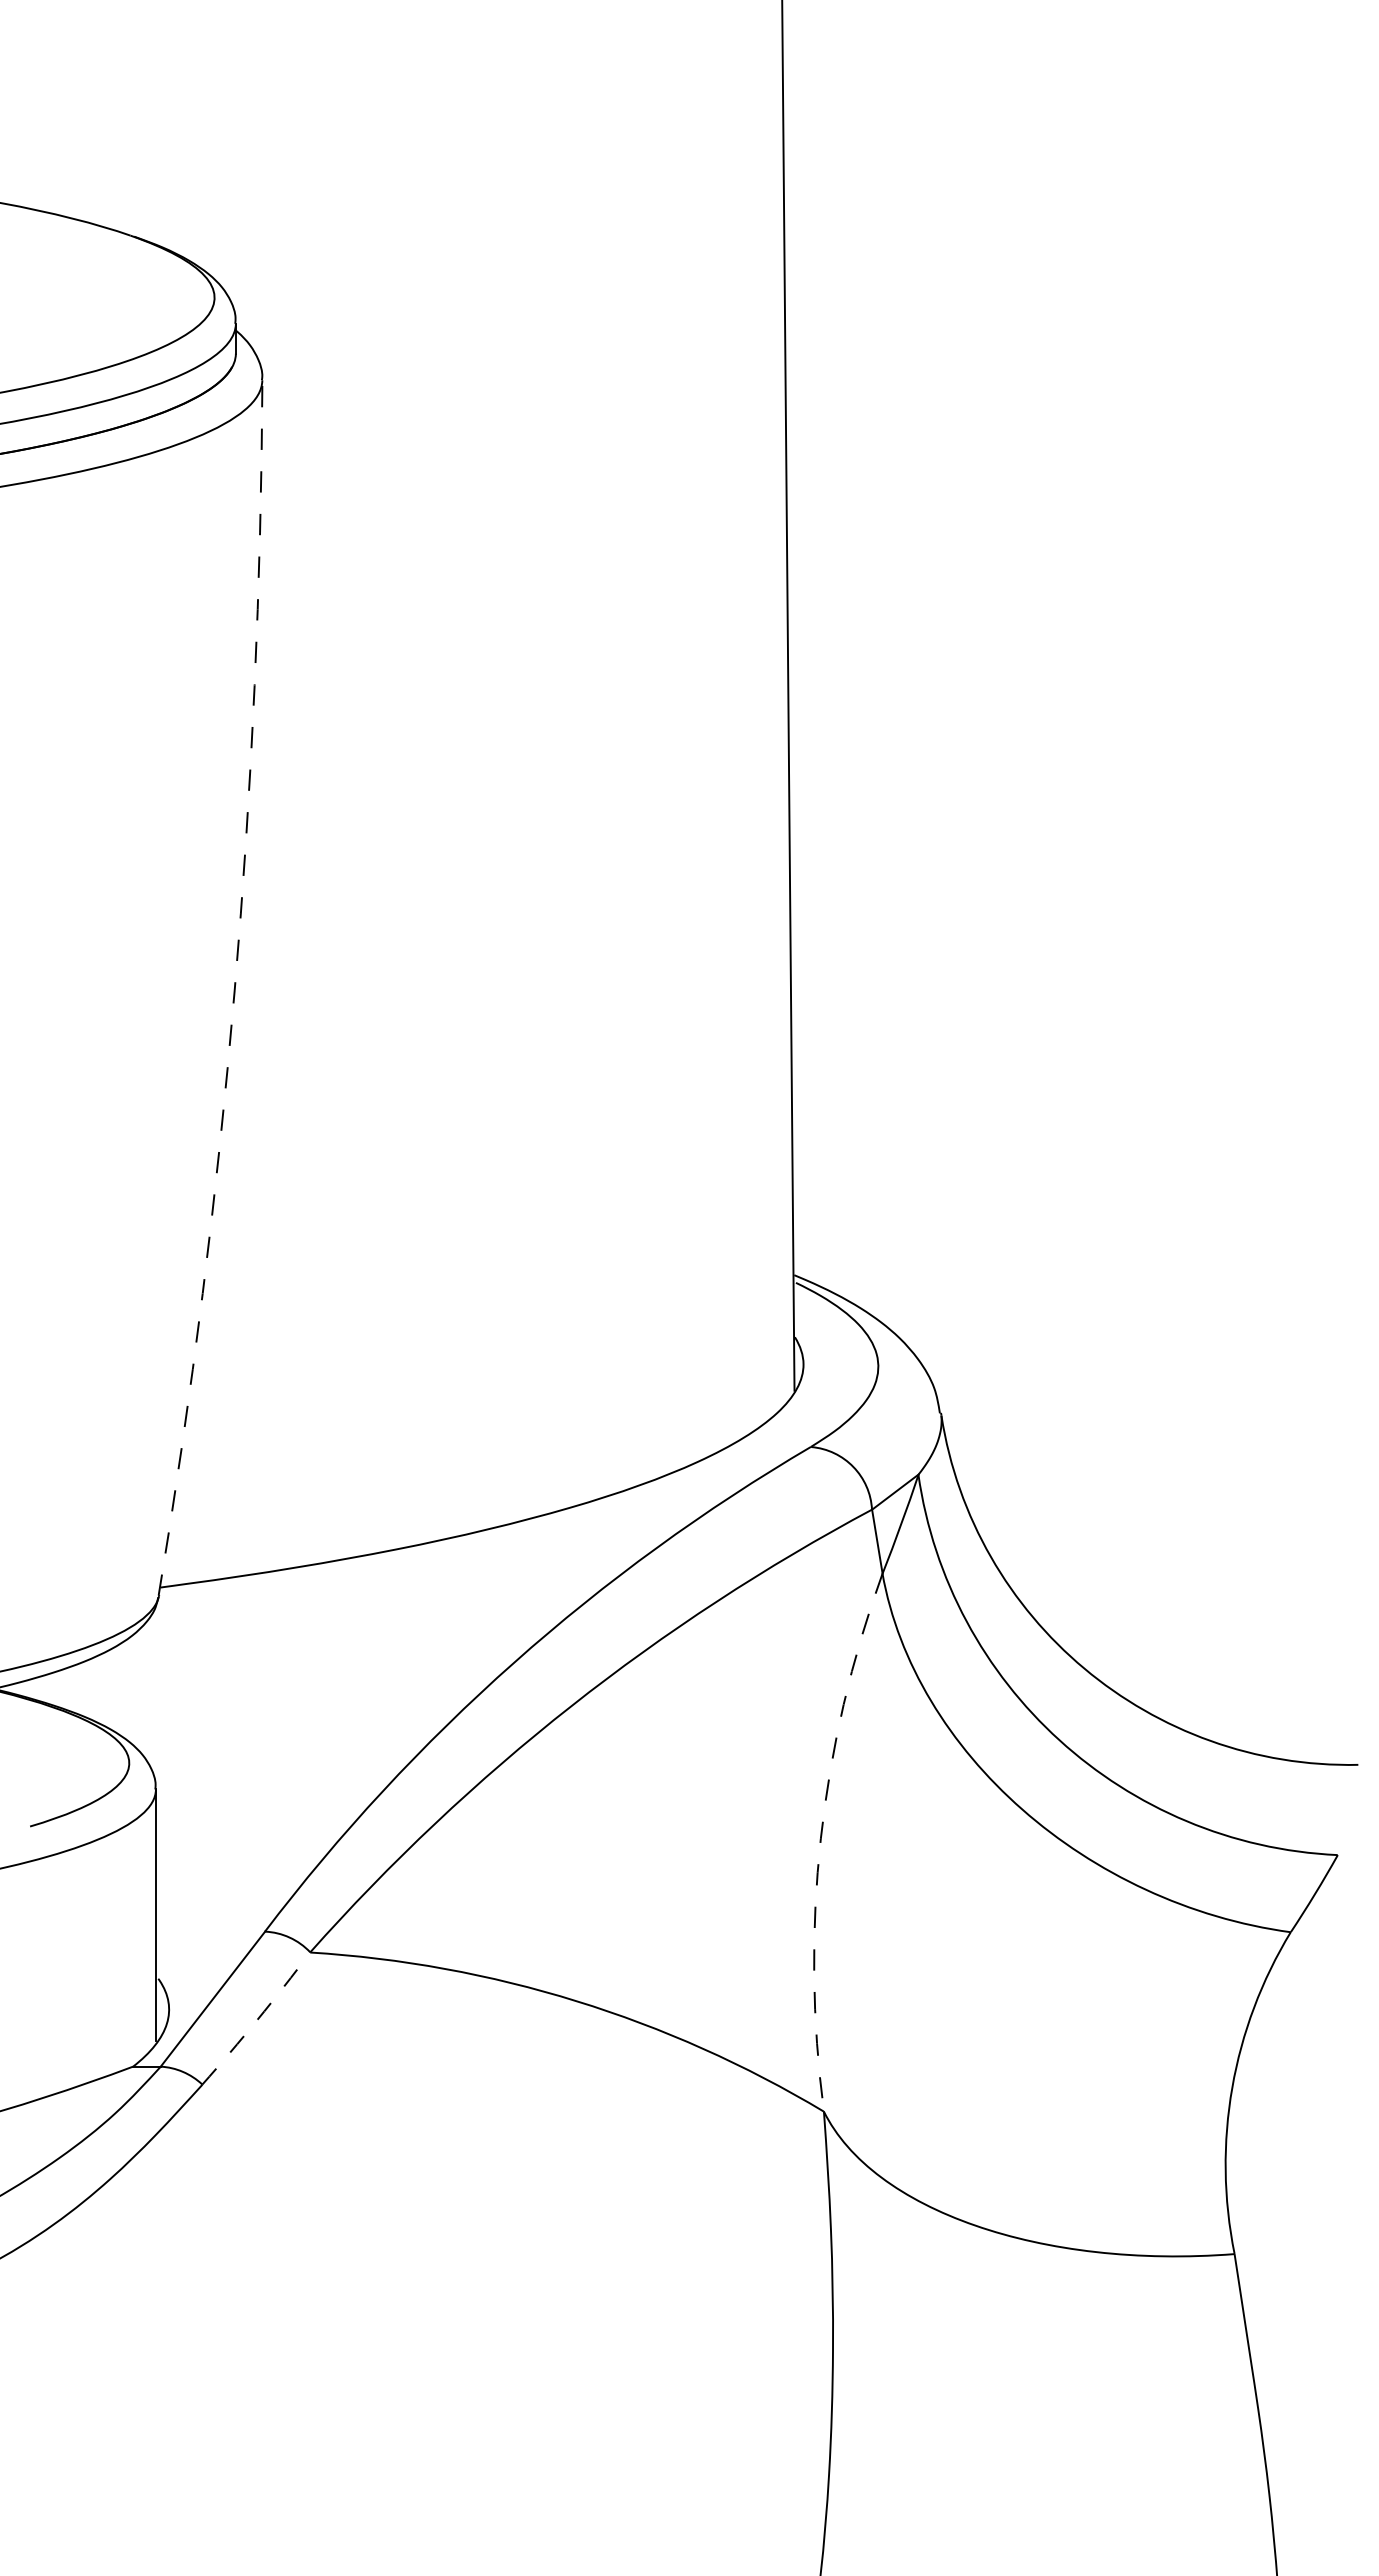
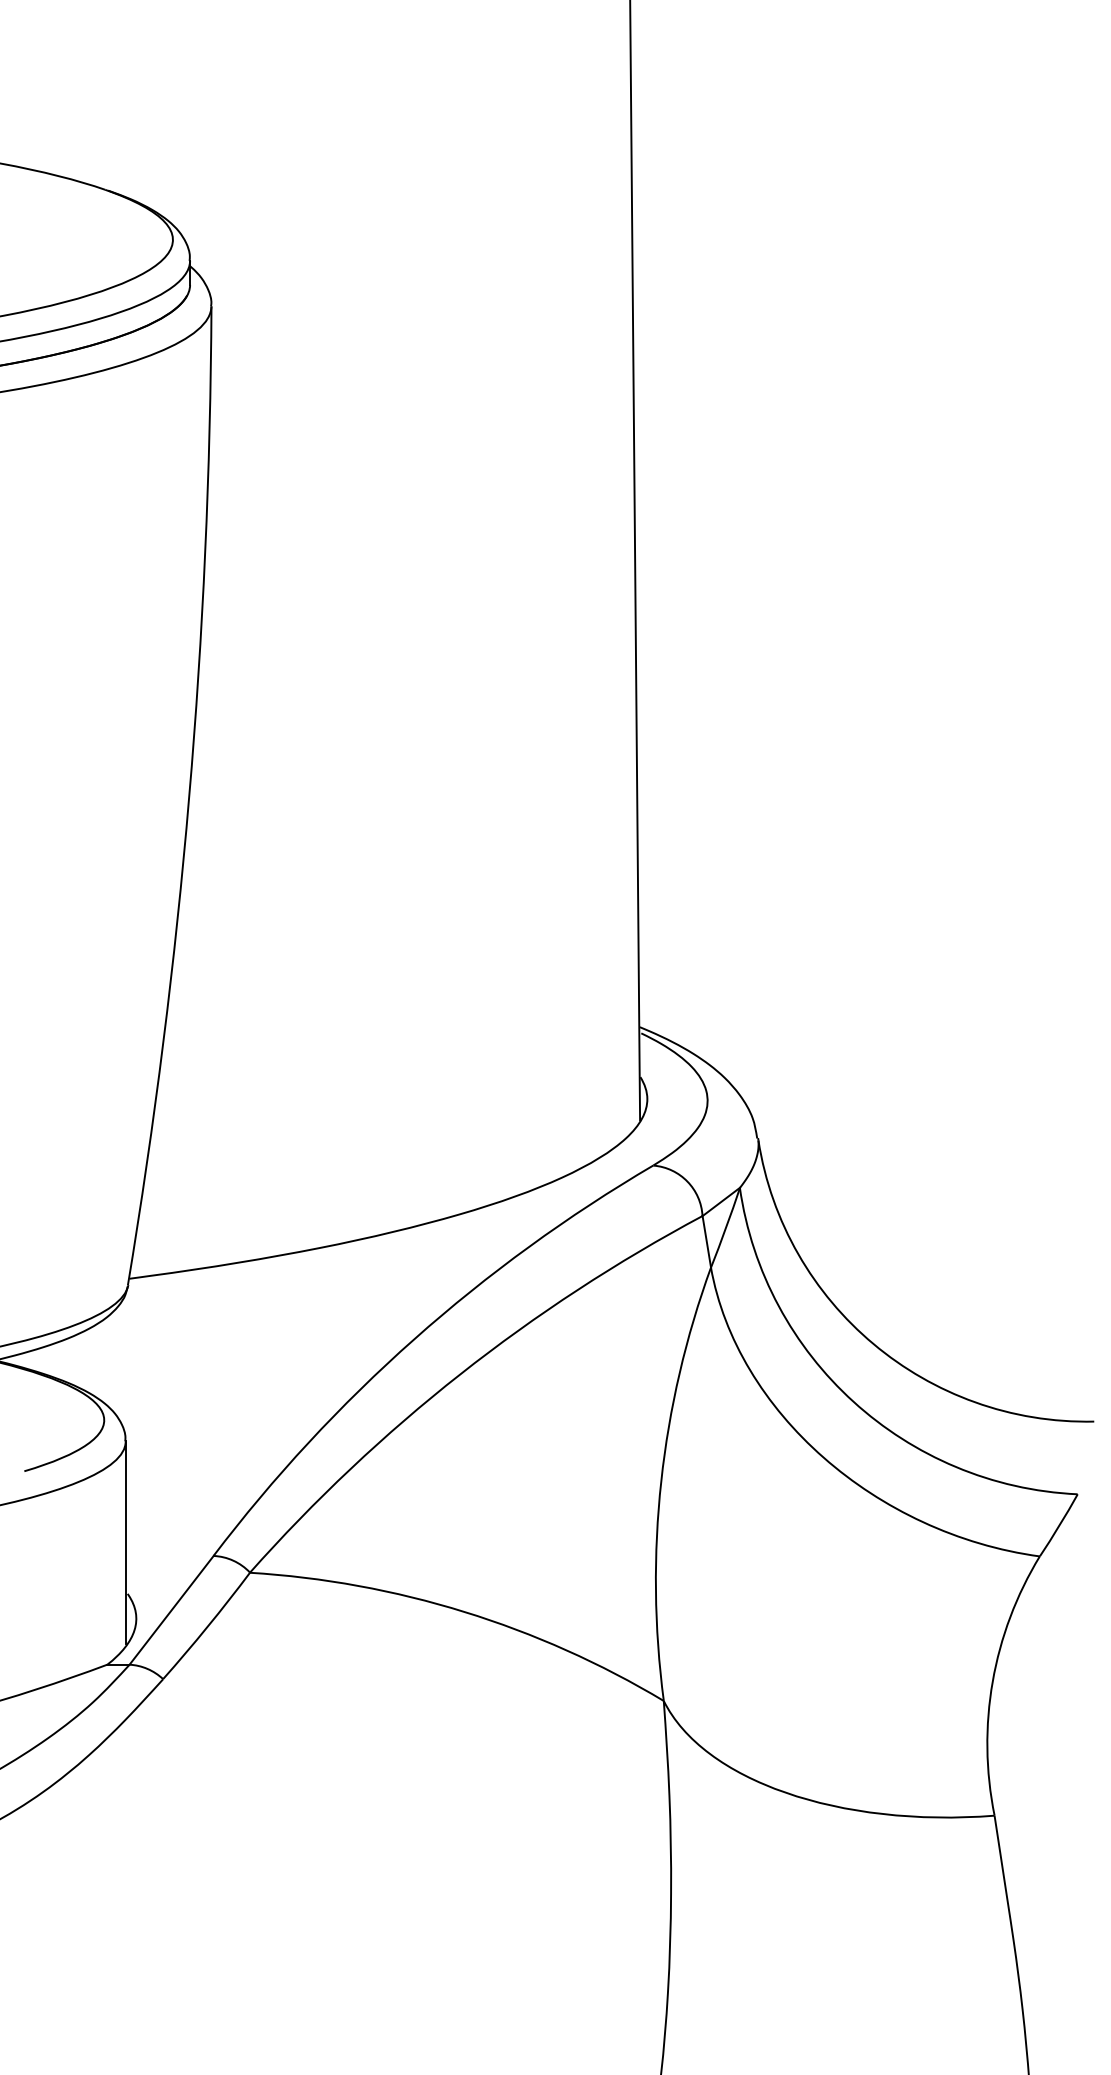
arc: (234, 990) -> (188, 797), dashed -> solid
arc: (820, 1838) -> (661, 1480), dashed -> solid
arc: (257, 2019) -> (207, 1626), dashed -> solid

